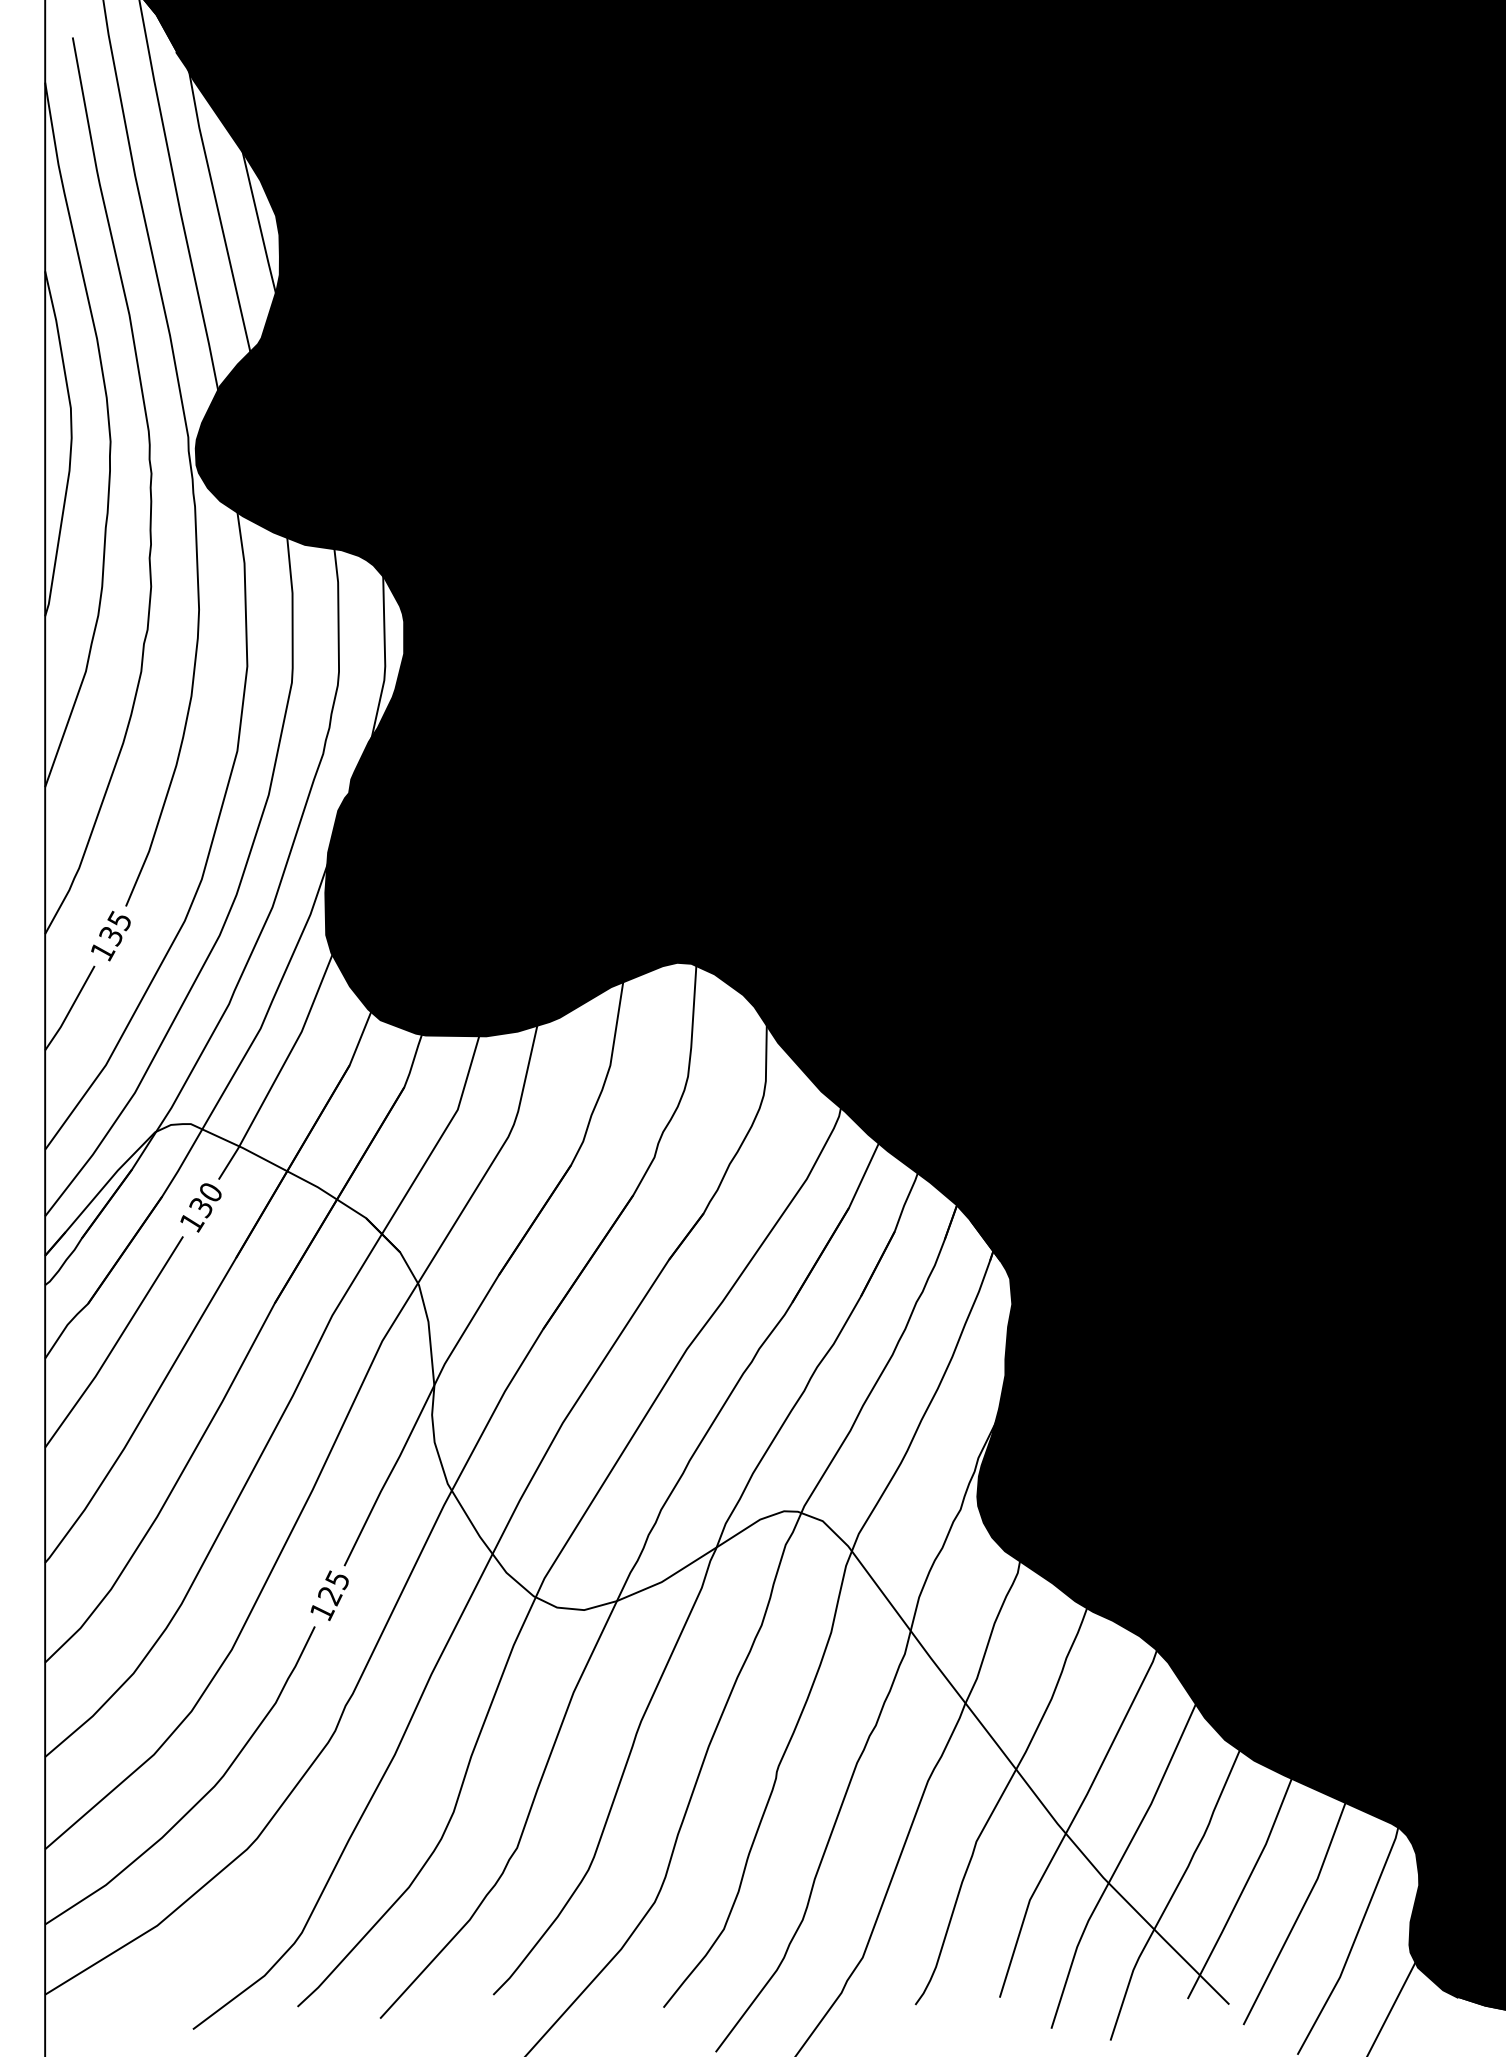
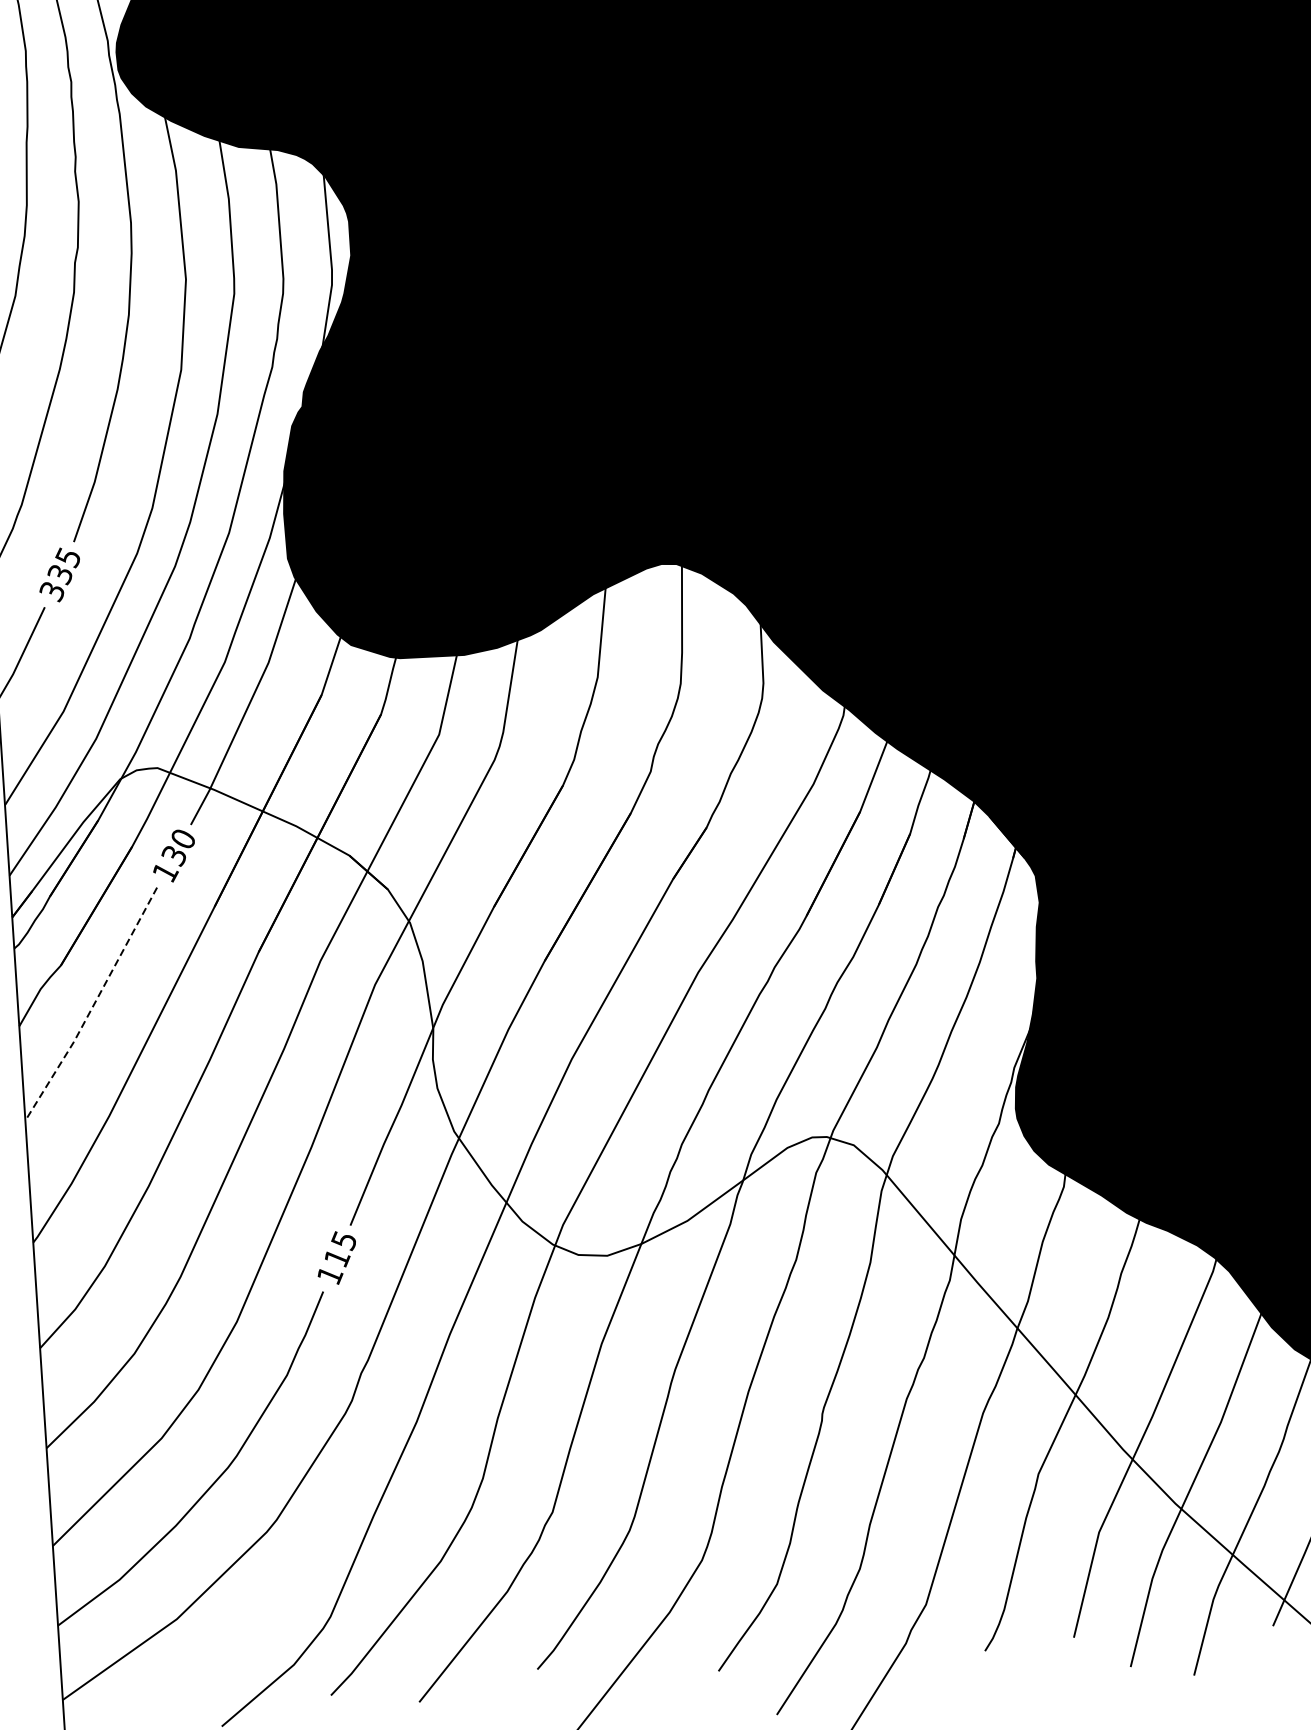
text: (102, 952) -> (52, 592), 135 -> 335
line: (115, 1344) -> (92, 1006), solid -> dashed
text: (330, 1596) -> (337, 1258), 125 -> 115

